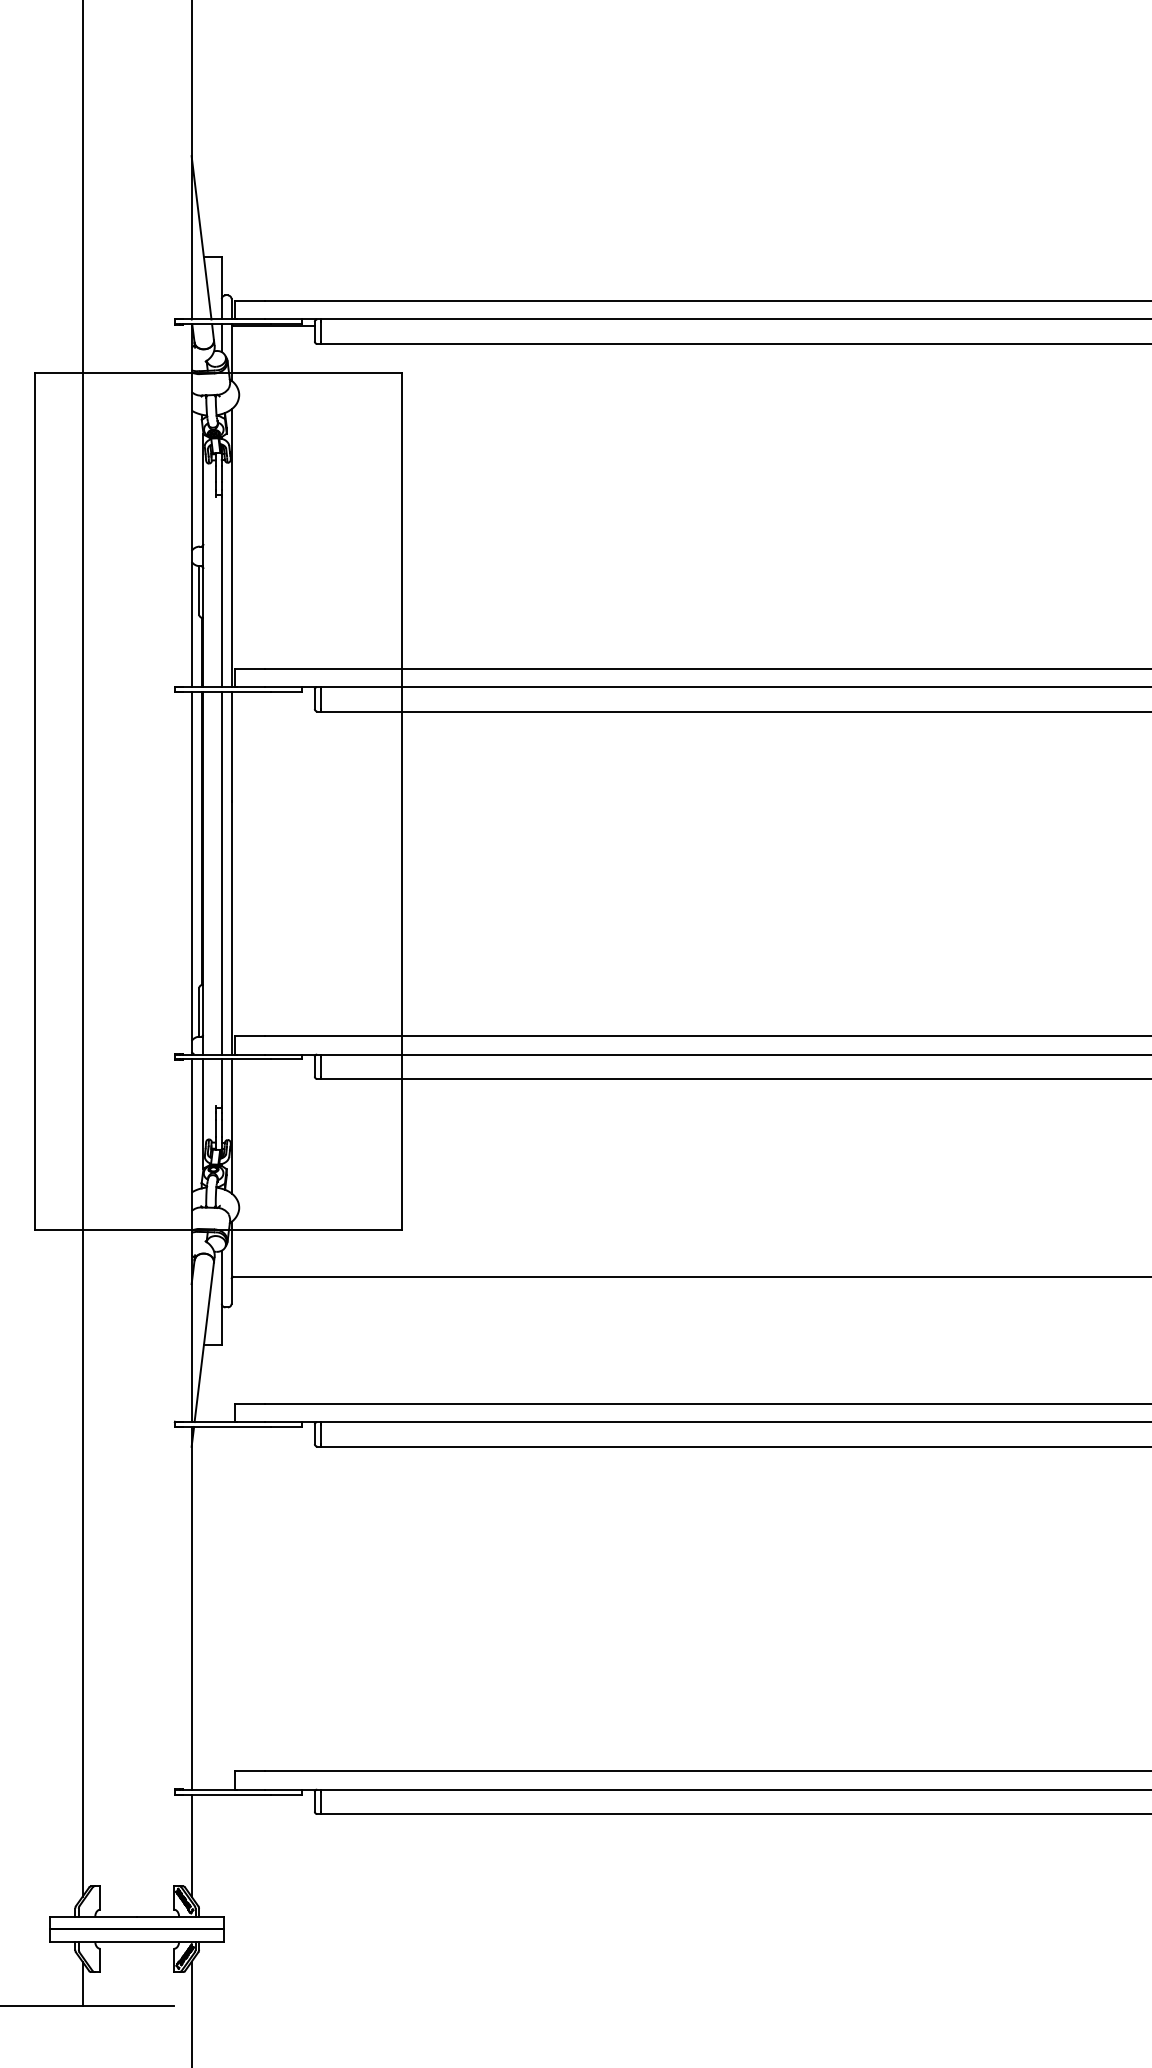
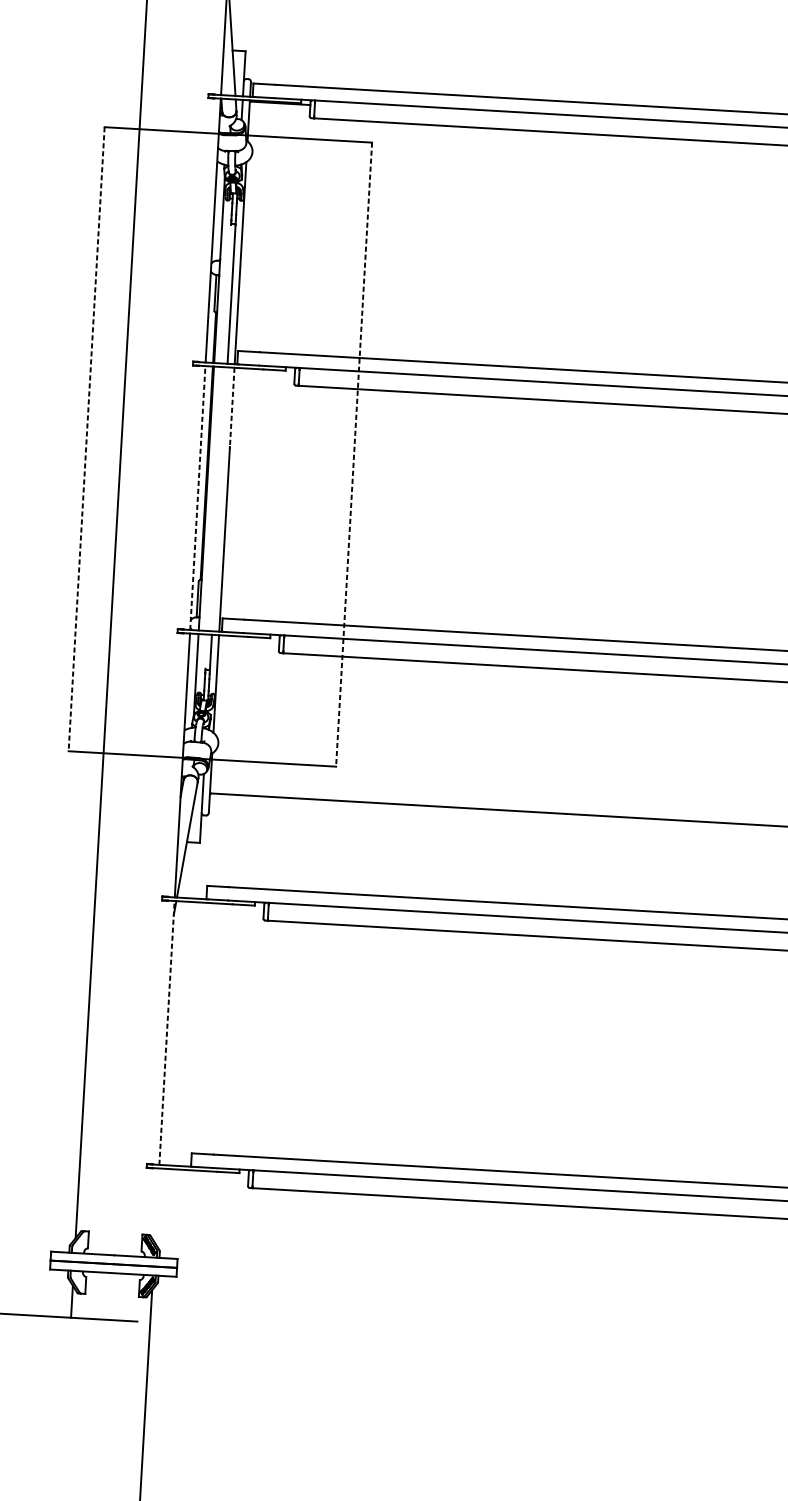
line: (231, 746) -> (232, 407), solid -> dashed
line: (34, 801) -> (86, 439), solid -> dashed
line: (402, 801) -> (354, 454), solid -> dashed
line: (191, 872) -> (197, 497), solid -> dashed
line: (221, 872) -> (219, 498), removed
line: (191, 1607) -> (166, 1032), solid -> dashed
line: (191, 1845) -> (156, 1205), removed

